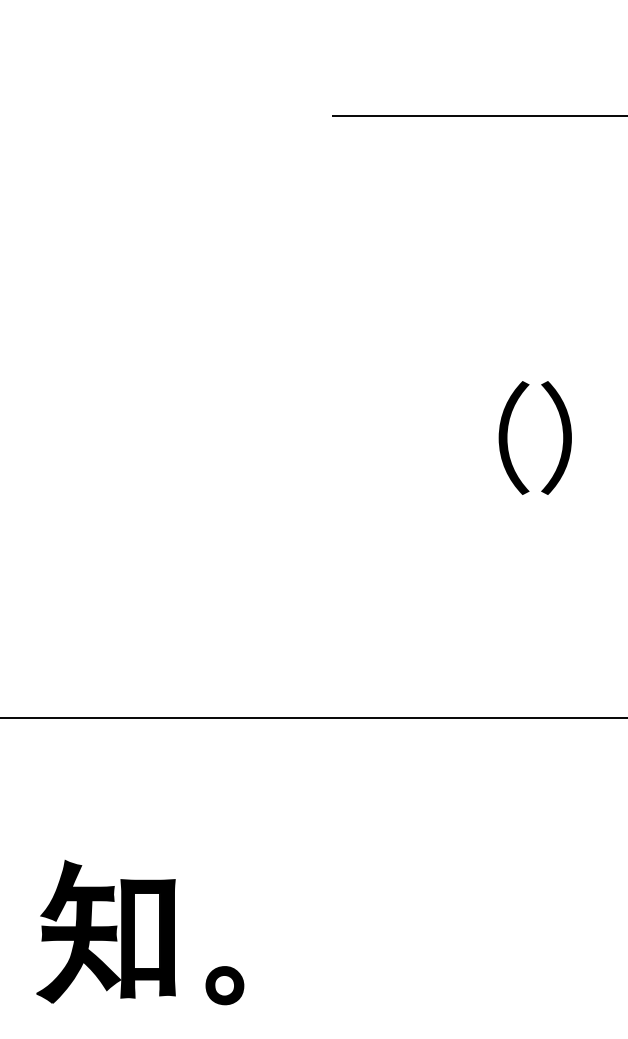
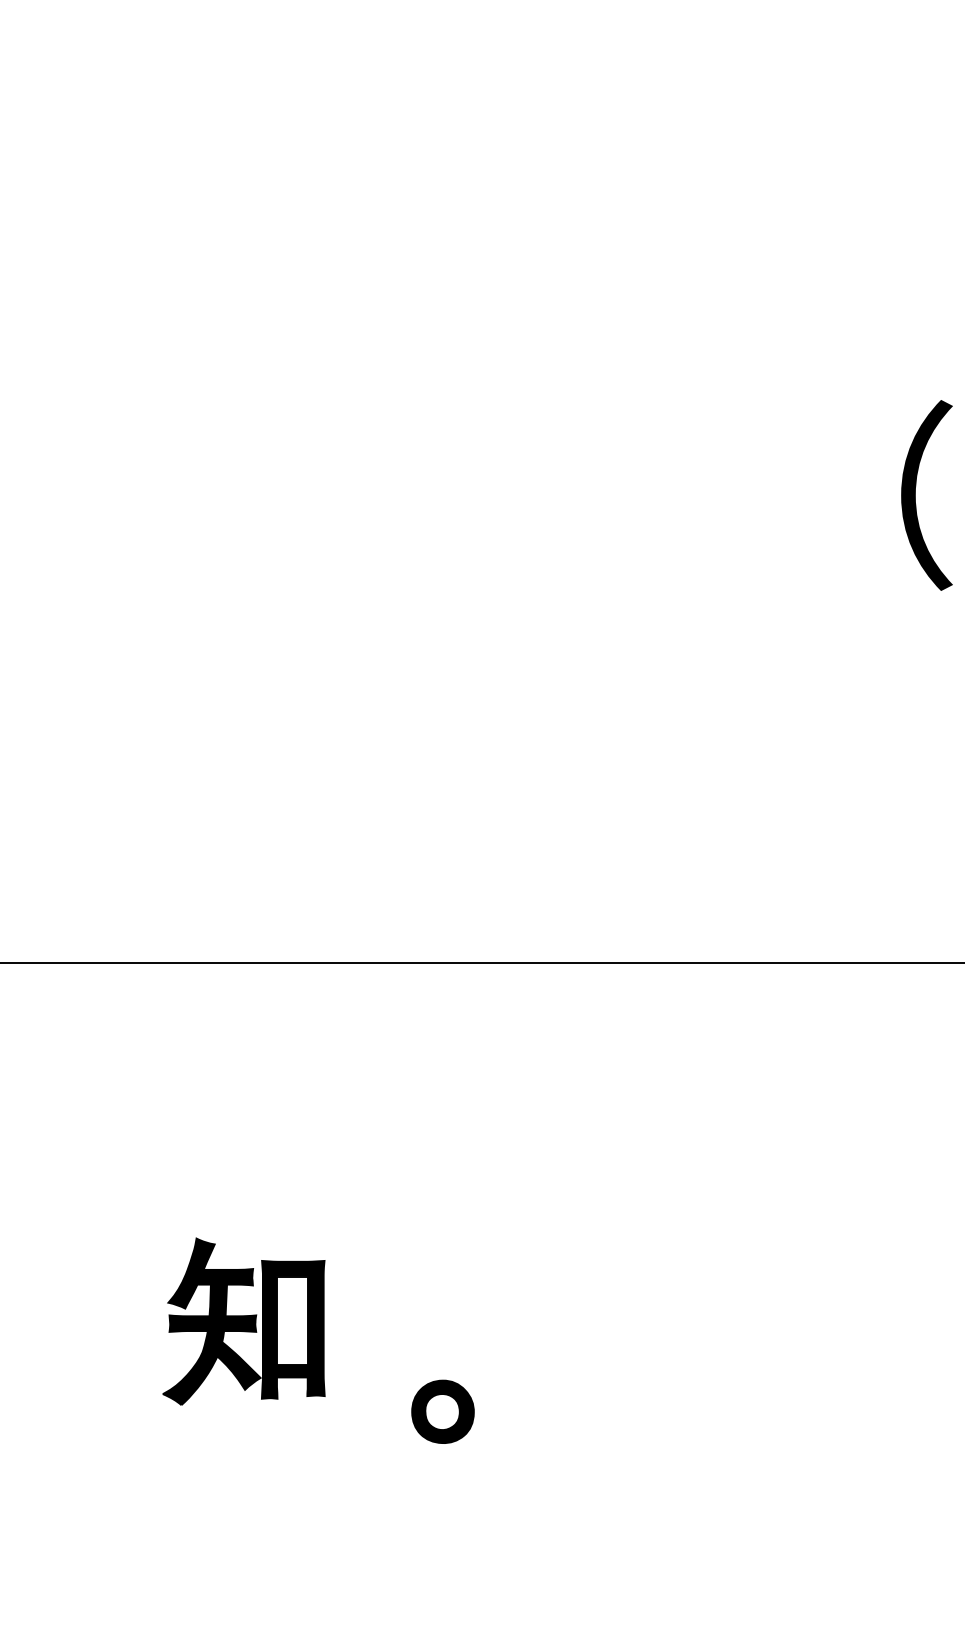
part: (105, 931) -> (243, 1321), size x0.7

